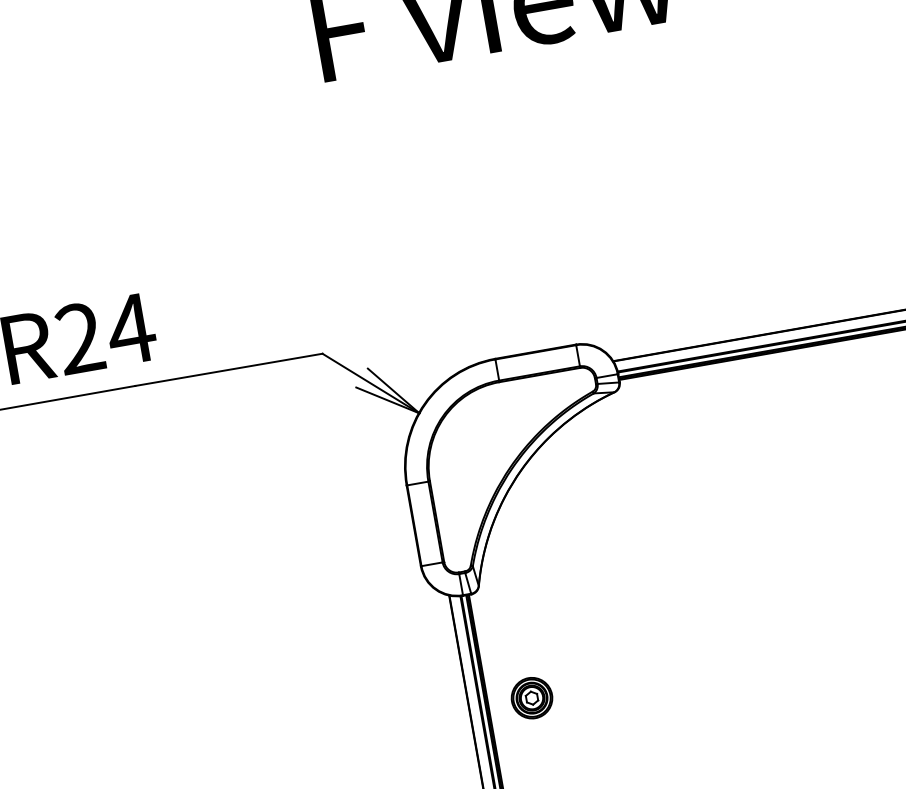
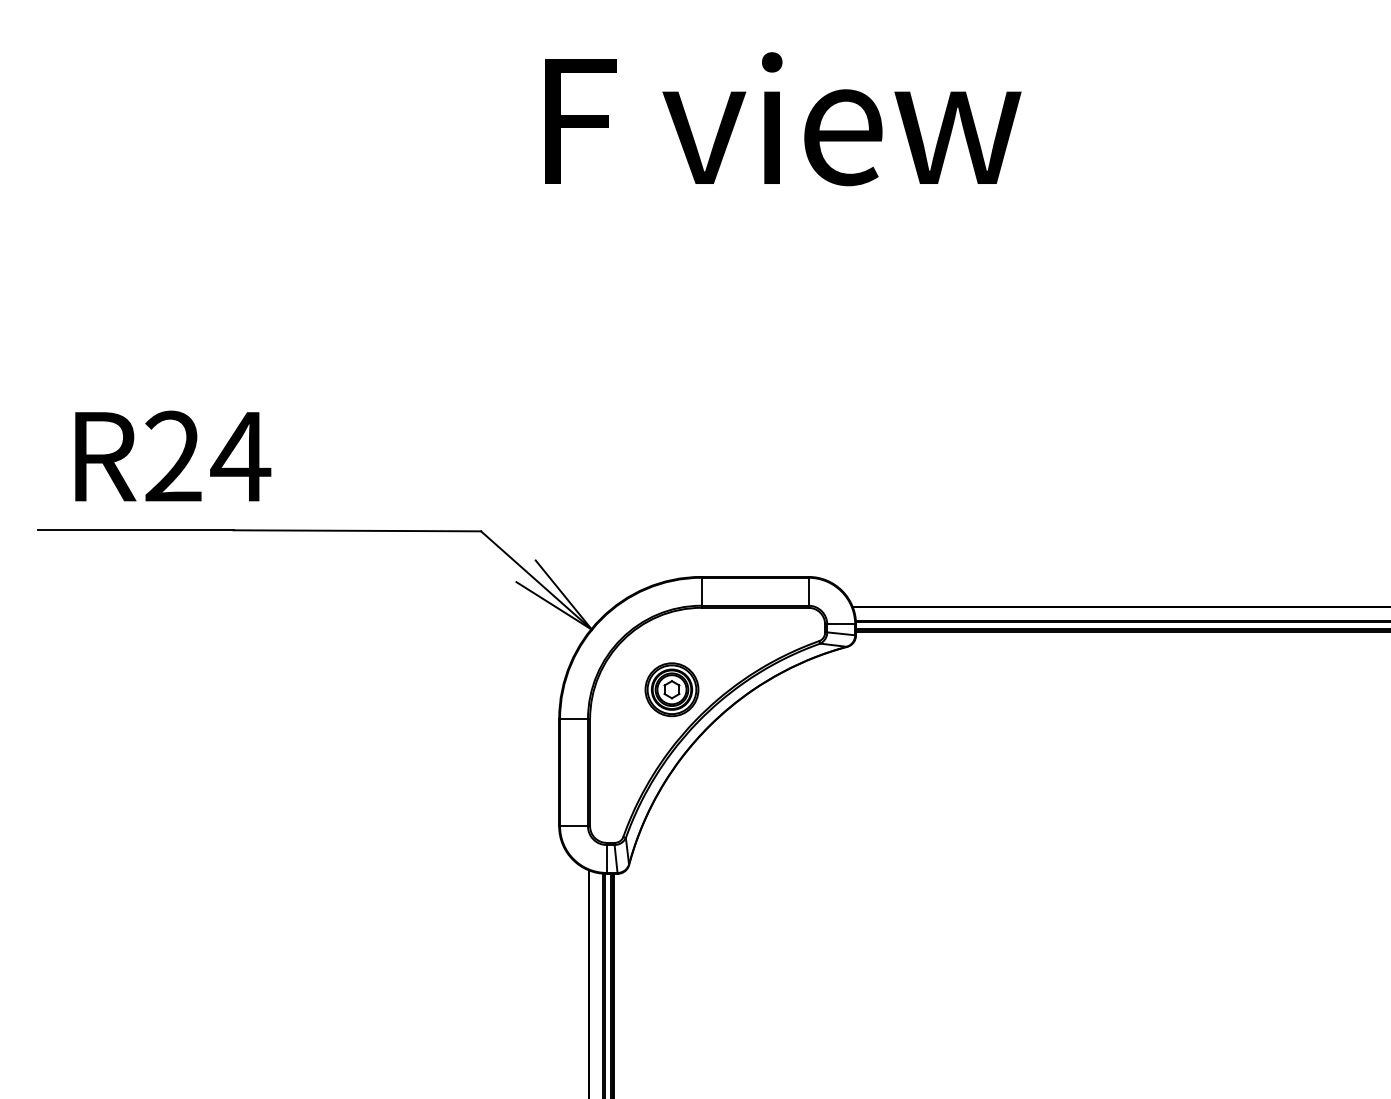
part: (531, 698) -> (671, 689), moved

